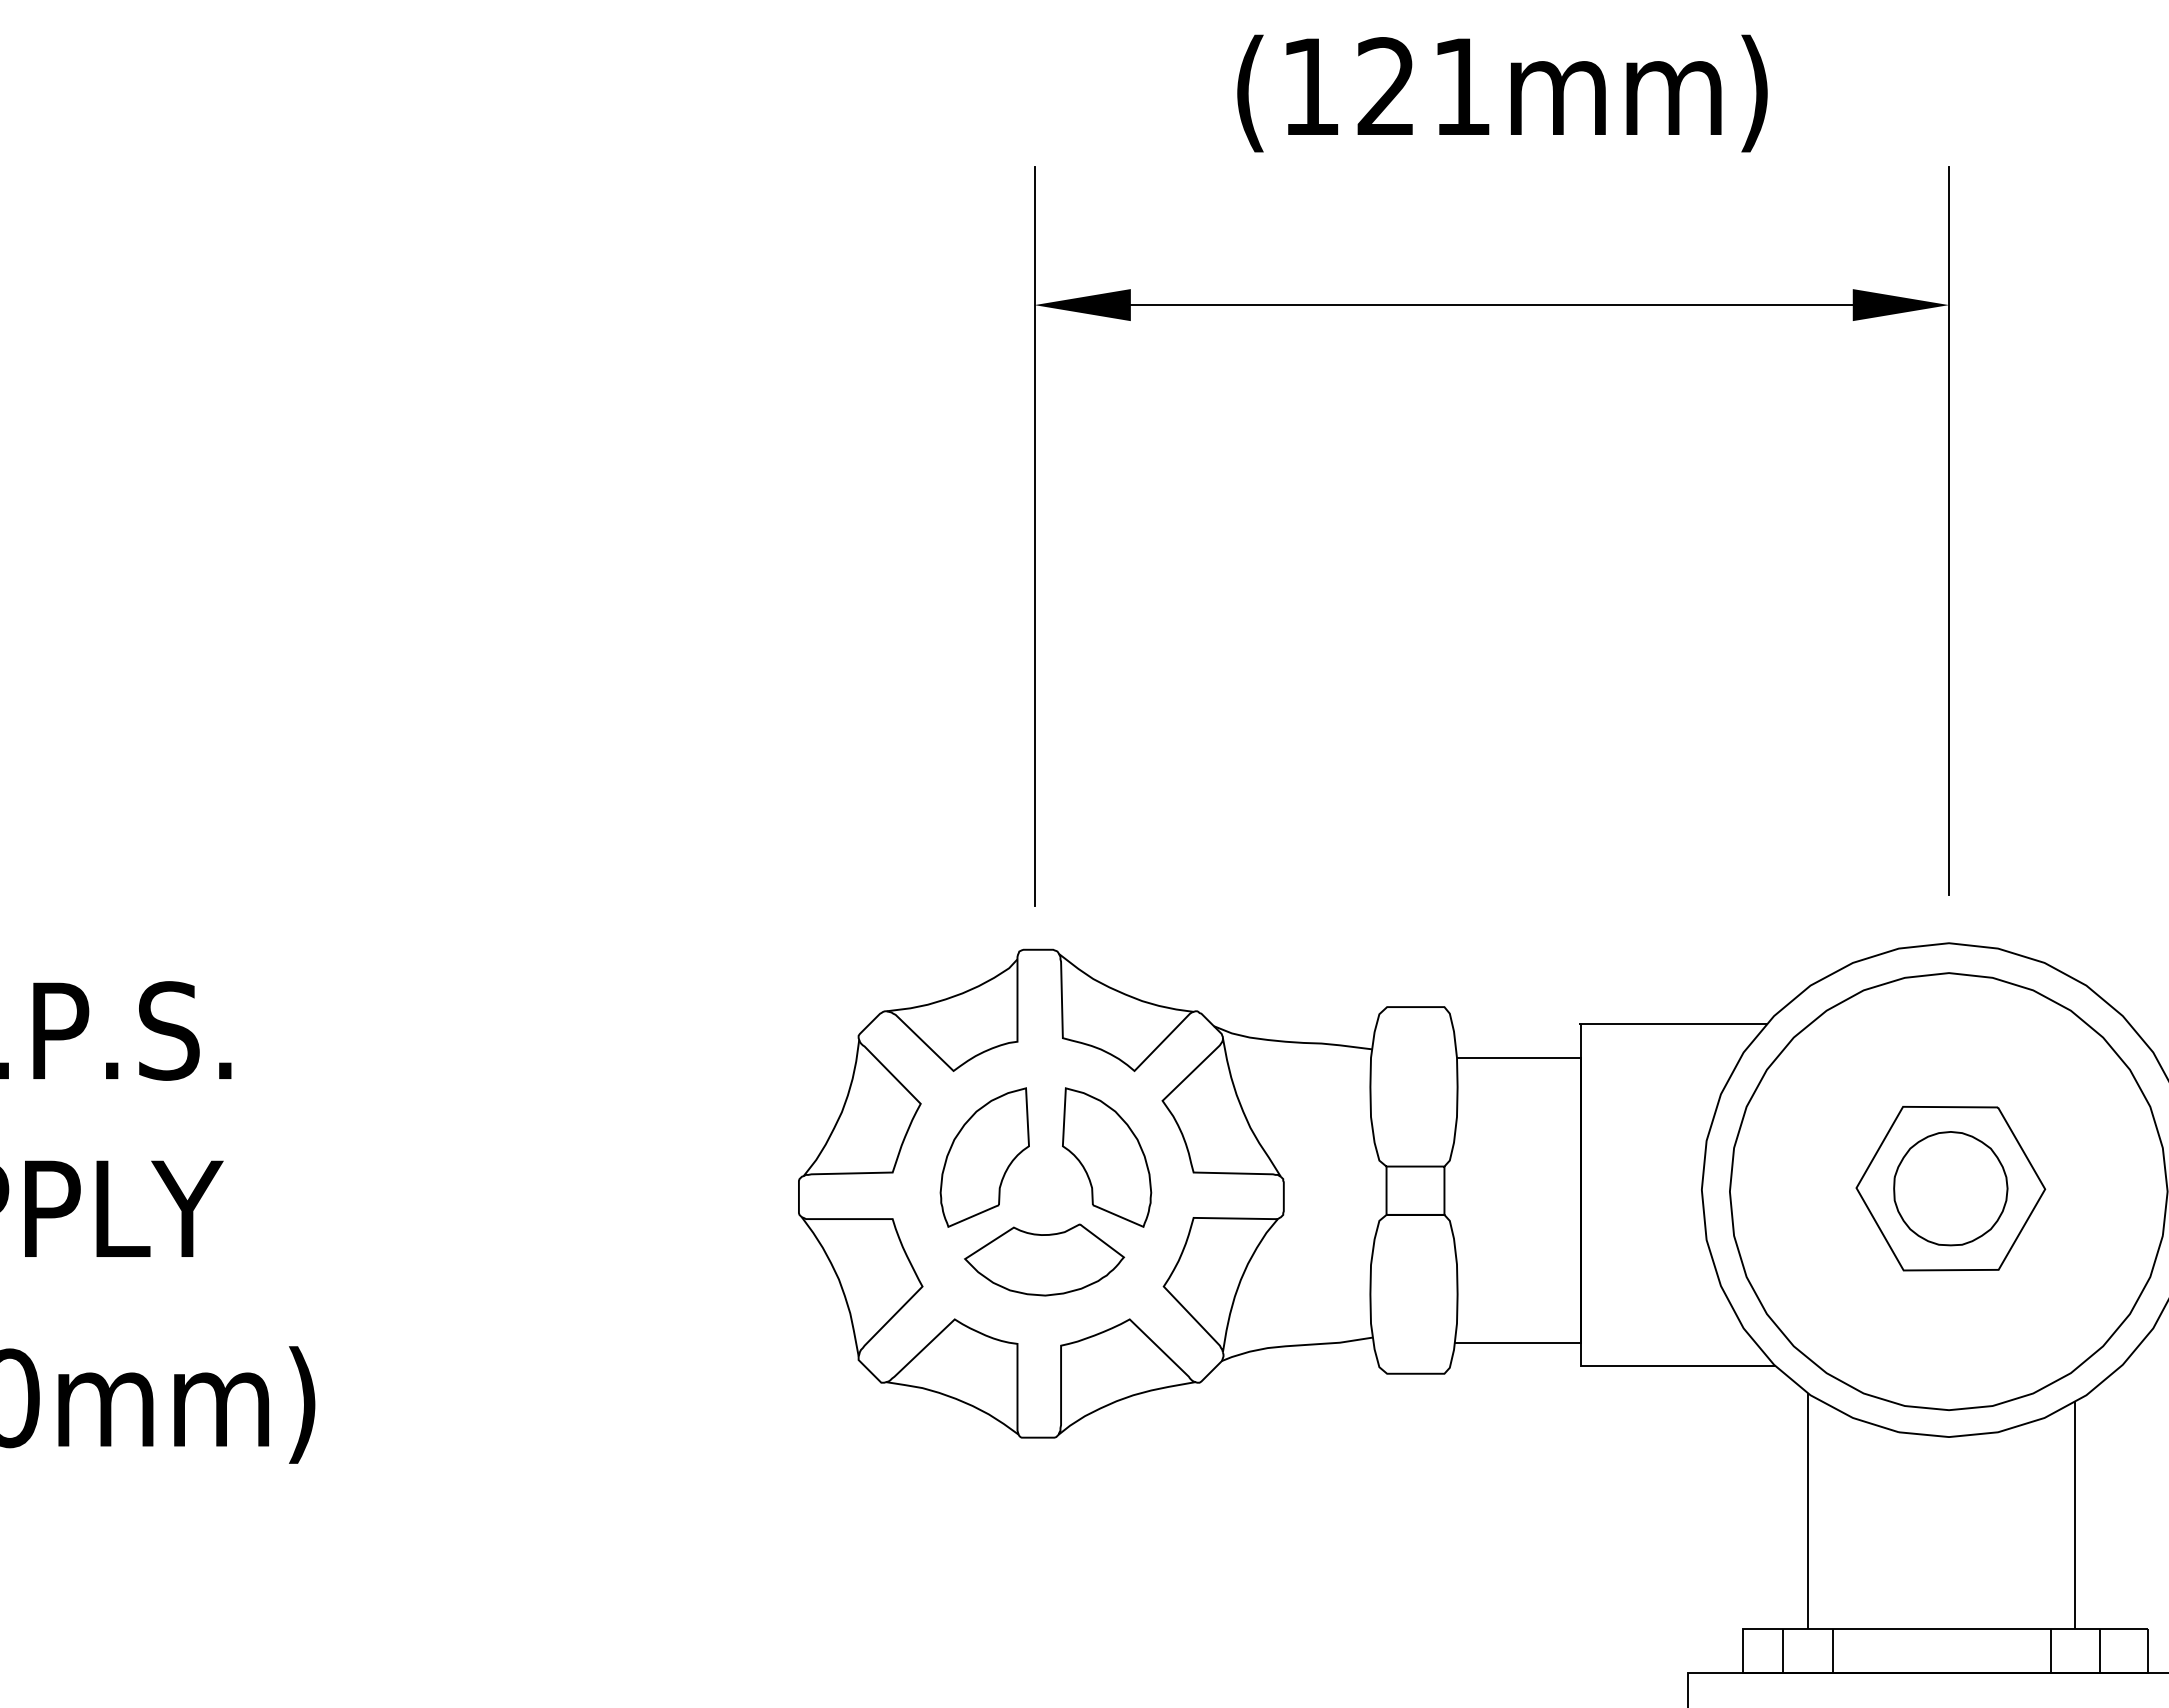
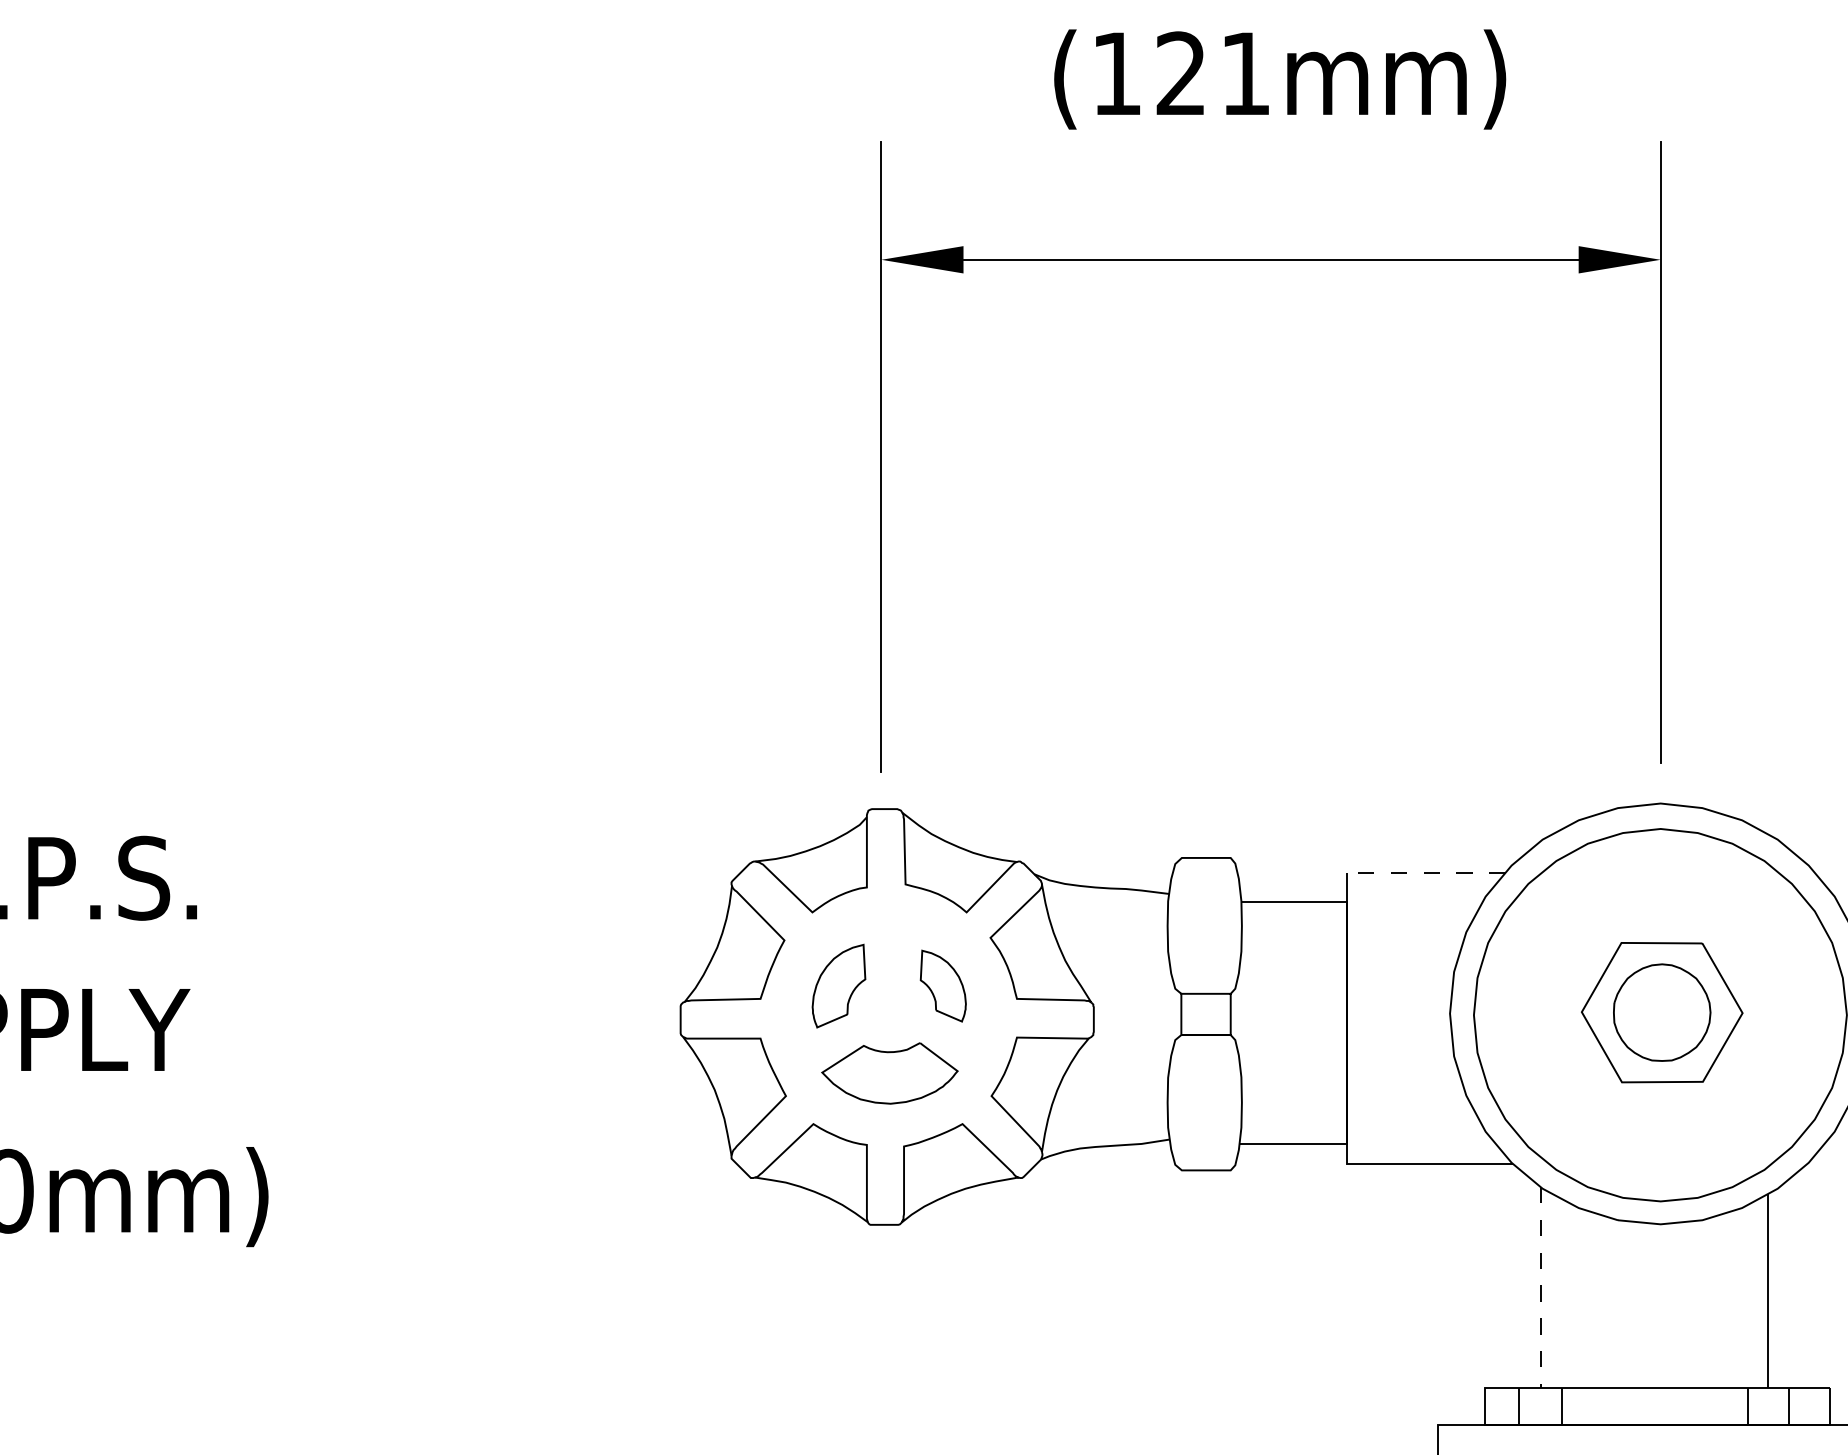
line: (1672, 1024) -> (1425, 872), solid -> dashed
part: (984, 1157) -> (838, 986), size x0.7
part: (1107, 1157) -> (943, 986), size x0.6
line: (1808, 1511) -> (1540, 1287), solid -> dashed

